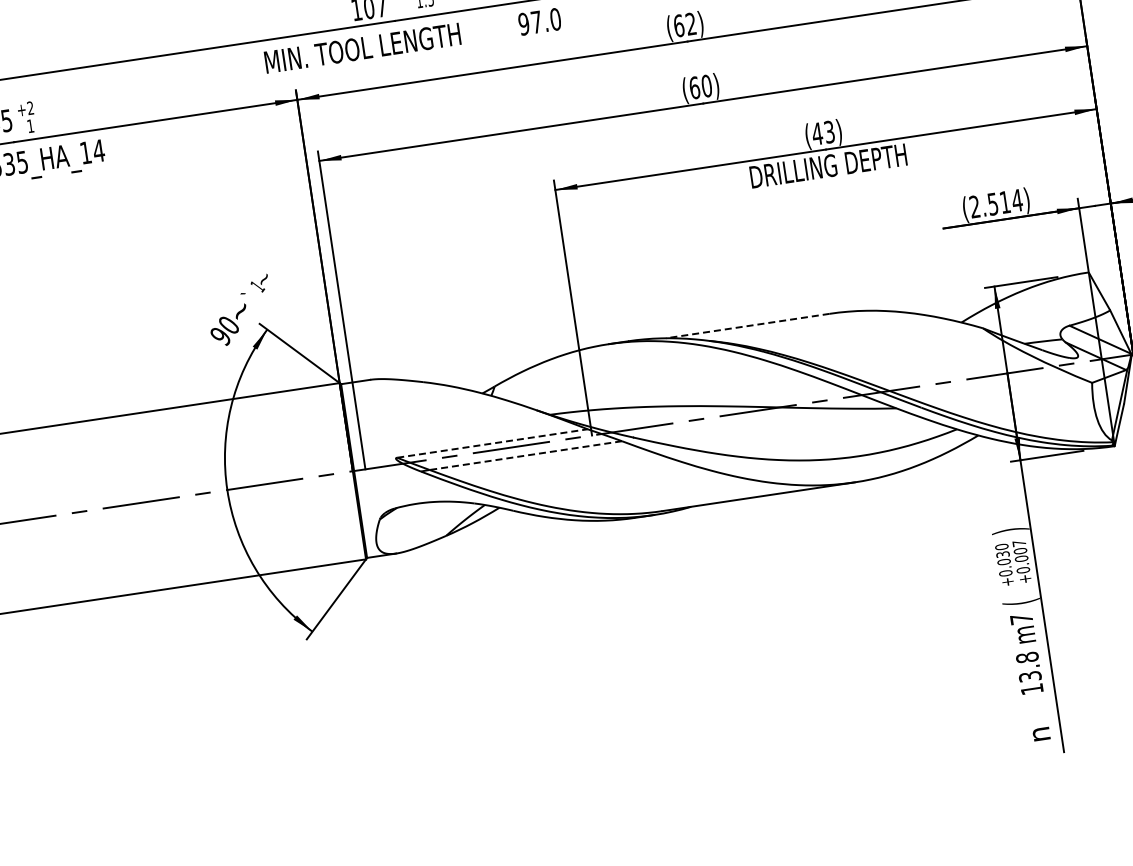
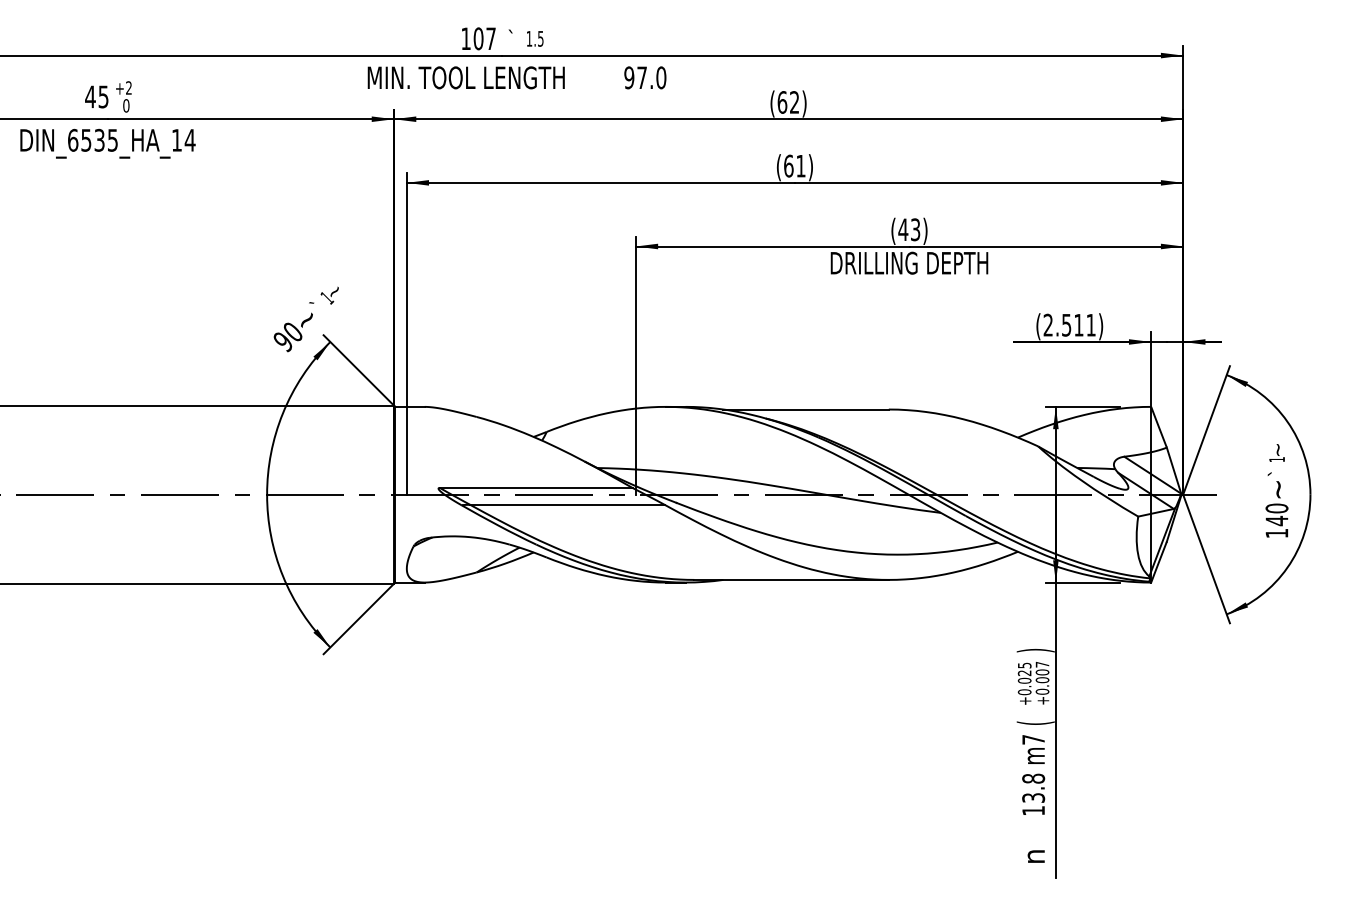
text: (706, 85) -> (800, 165), (60) -> (61)
text: (30, 125) -> (126, 105), 1 -> 0
text: (1017, 200) -> (1091, 325), (2.514) -> (2.511)
line: (748, 325) -> (806, 409), dashed -> solid
line: (492, 443) -> (536, 487), dashed -> solid
line: (524, 455) -> (566, 504), dashed -> solid
text: (1002, 549) -> (1024, 668), +0.030 -> +0.025

